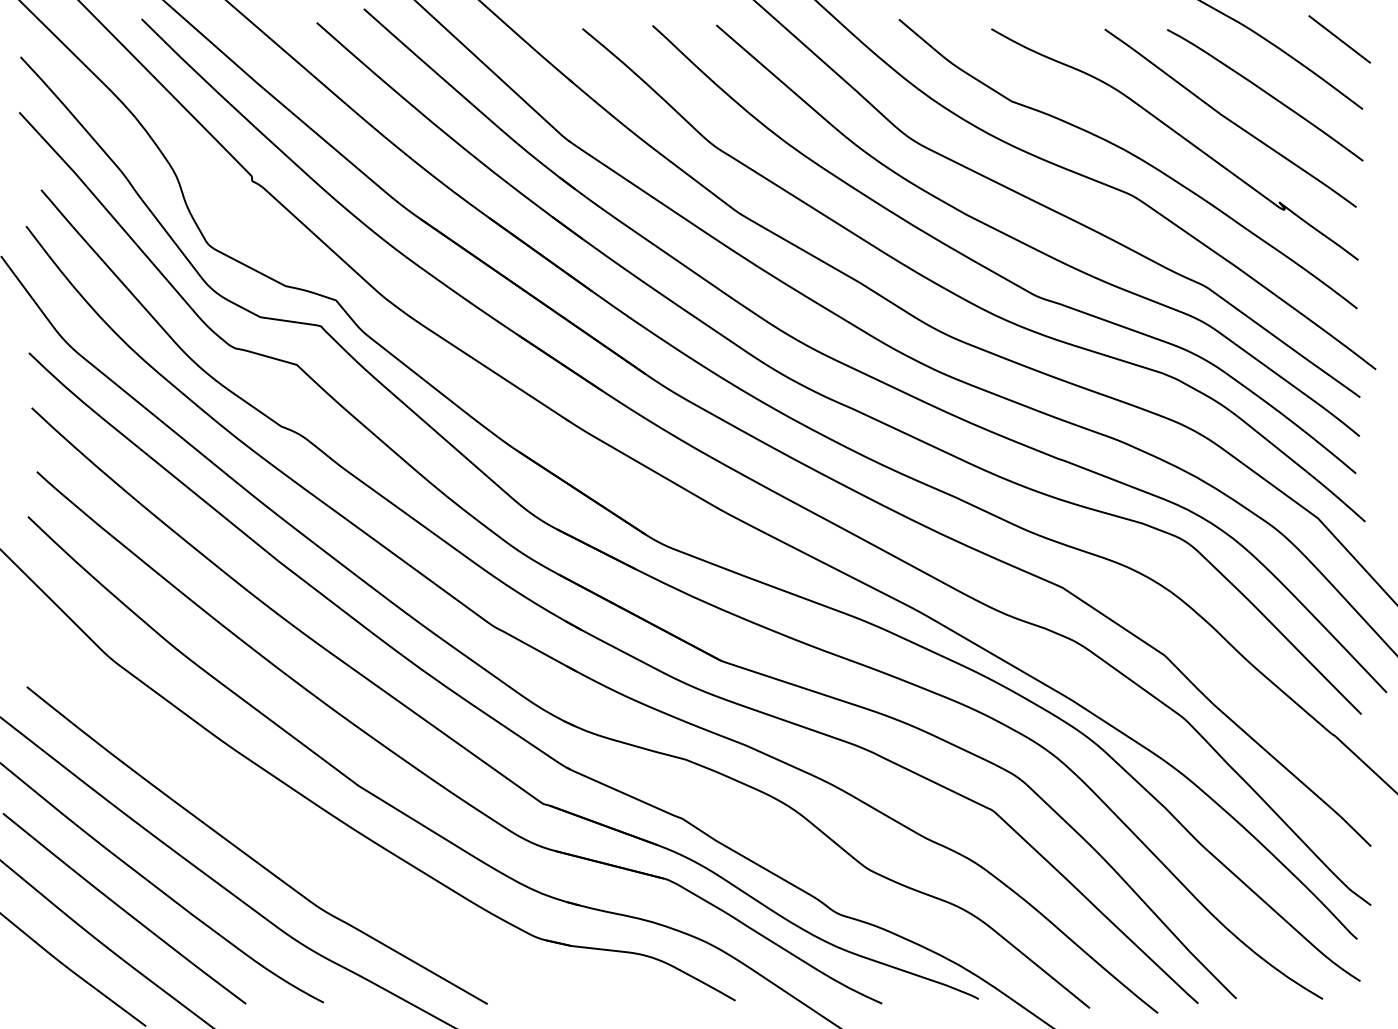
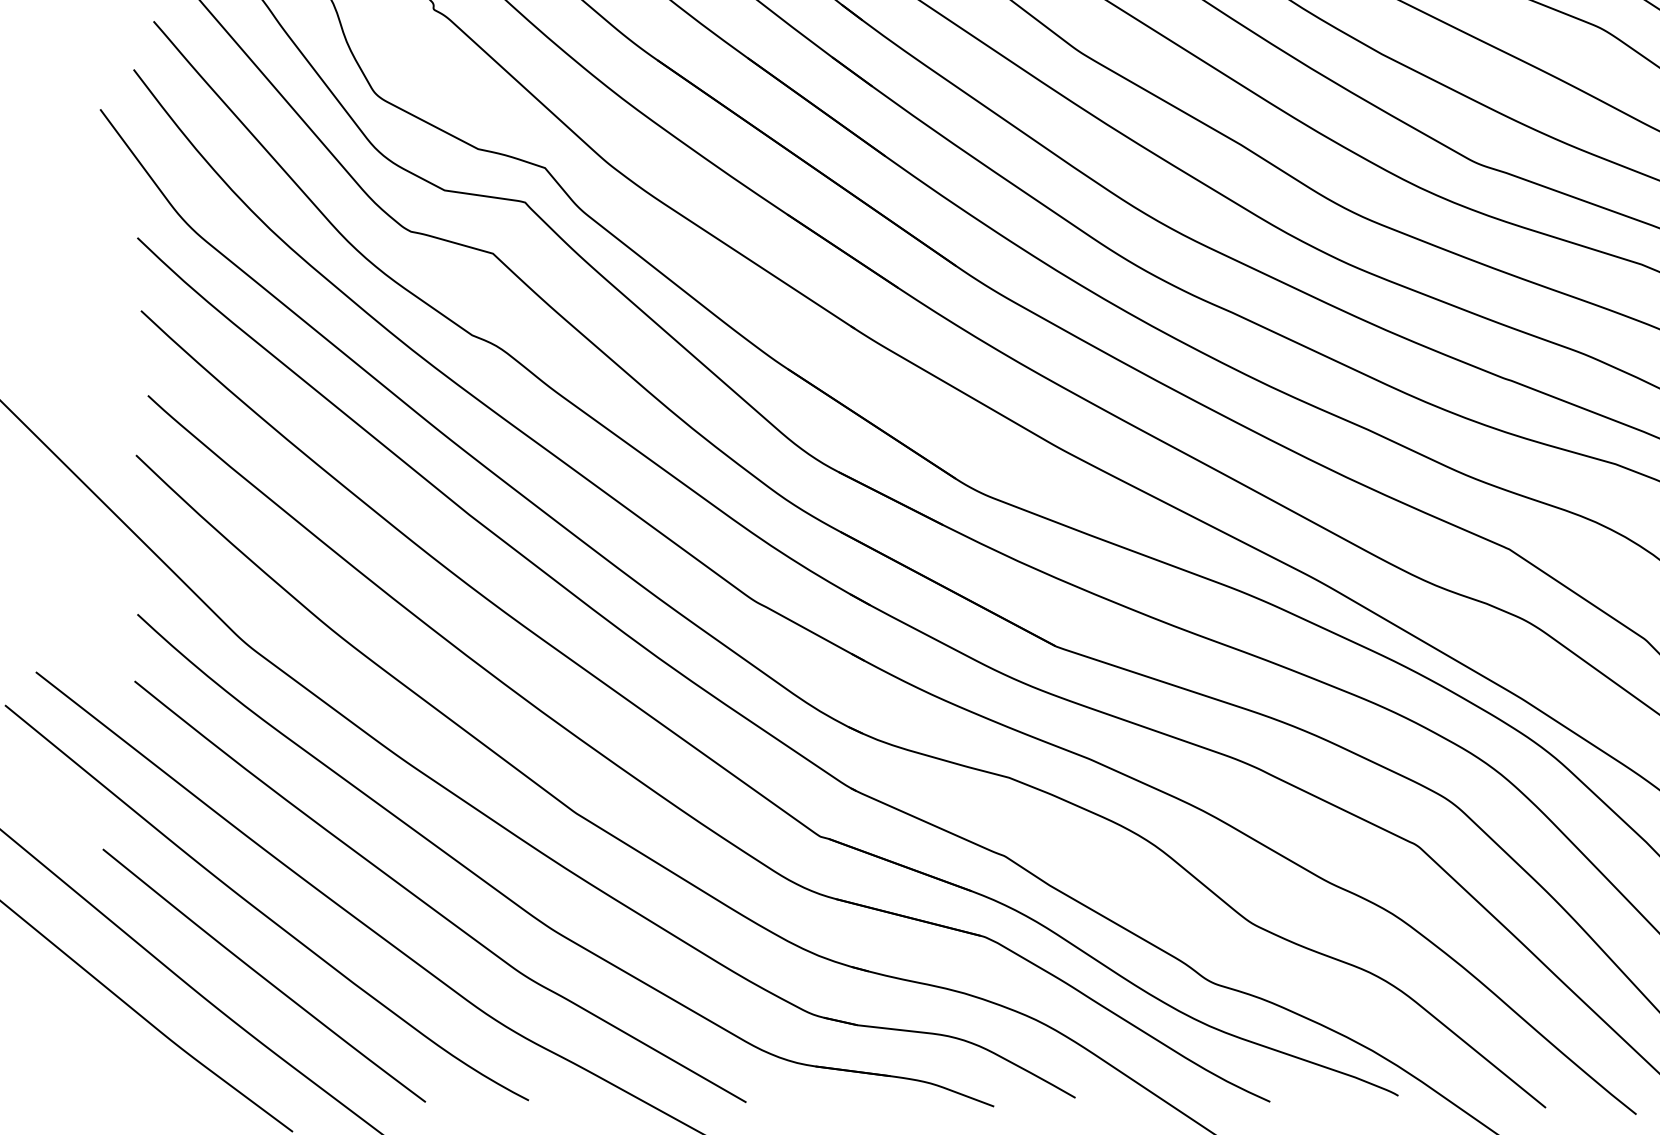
part: (321, 858) -> (525, 909), added

